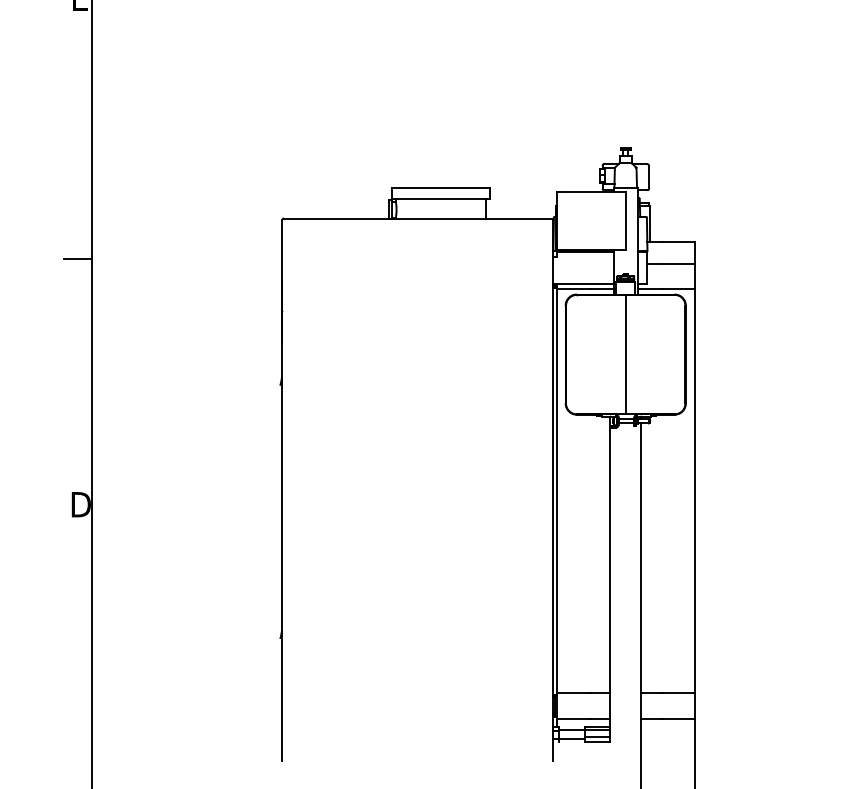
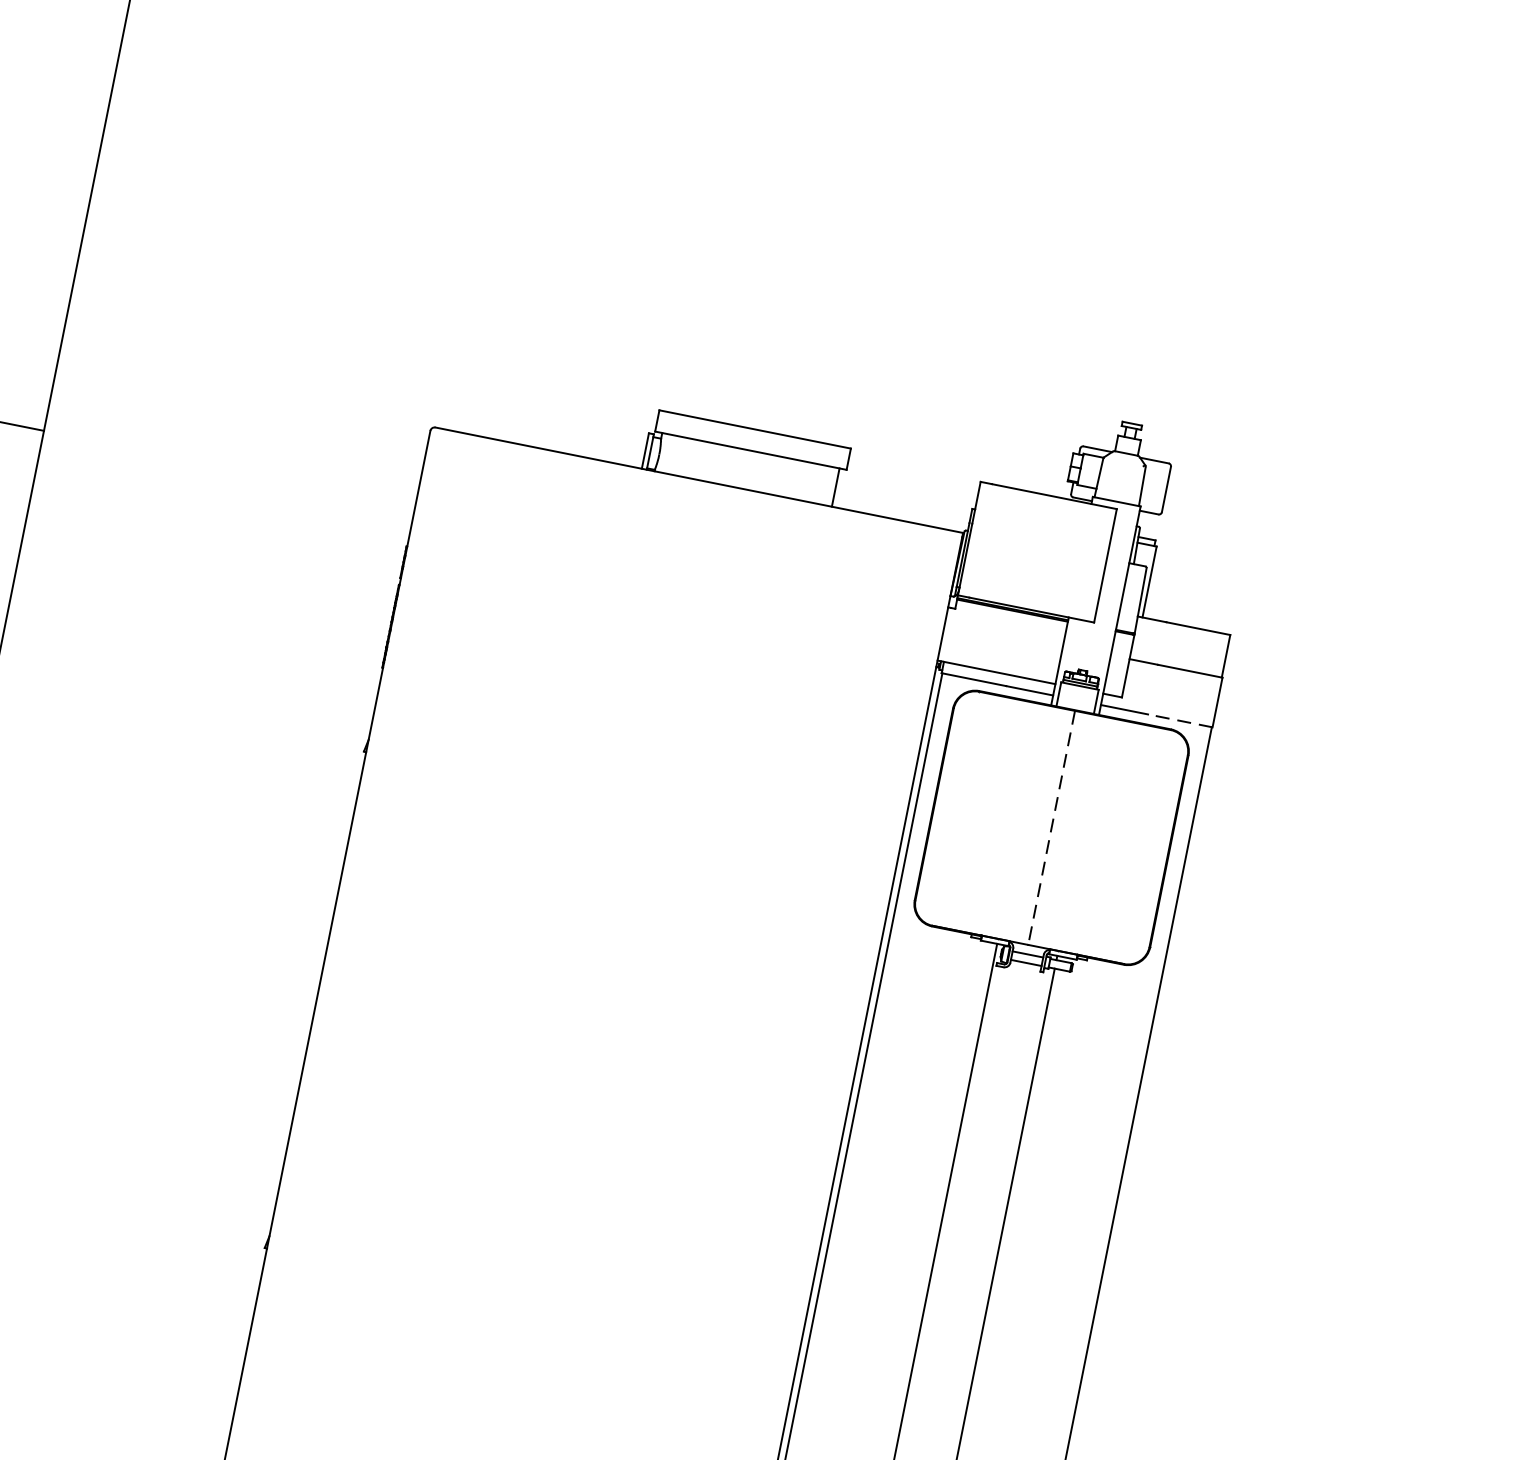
line: (677, 289) -> (1178, 720), solid -> dashed
line: (625, 354) -> (1051, 827), solid -> dashed

